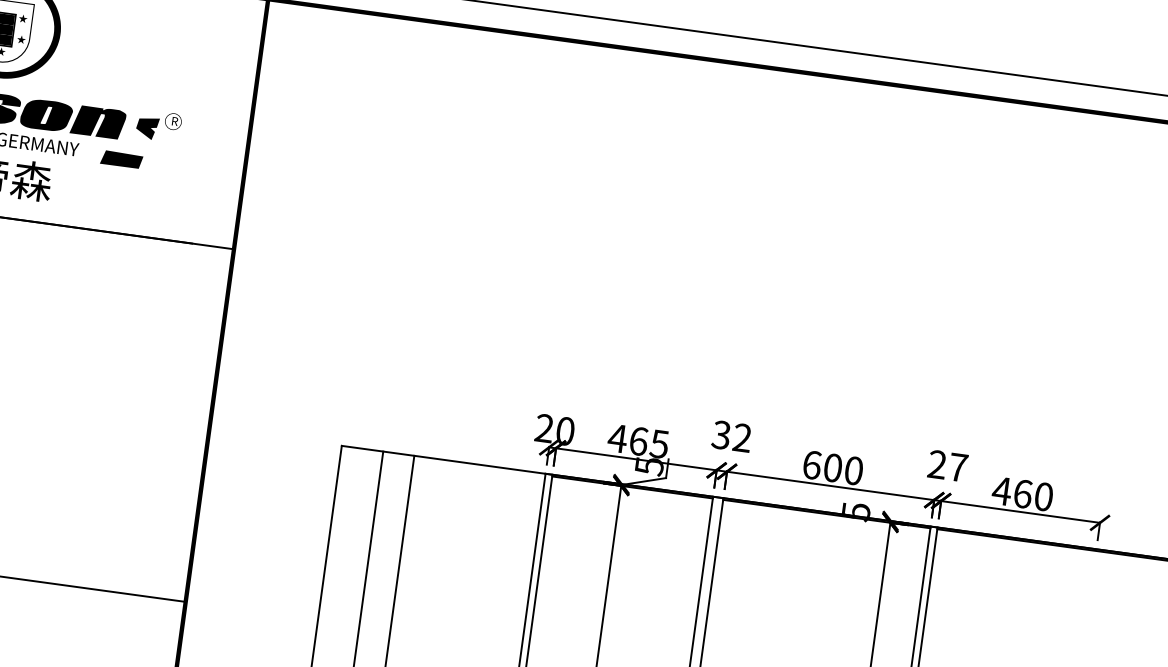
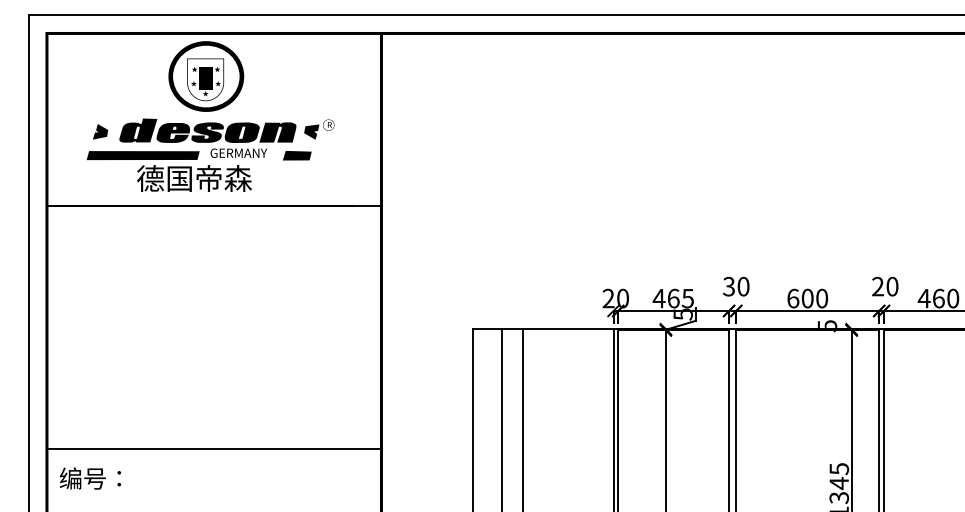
text: (742, 437) -> (743, 286), 32 -> 30
text: (958, 467) -> (892, 286), 27 -> 20

